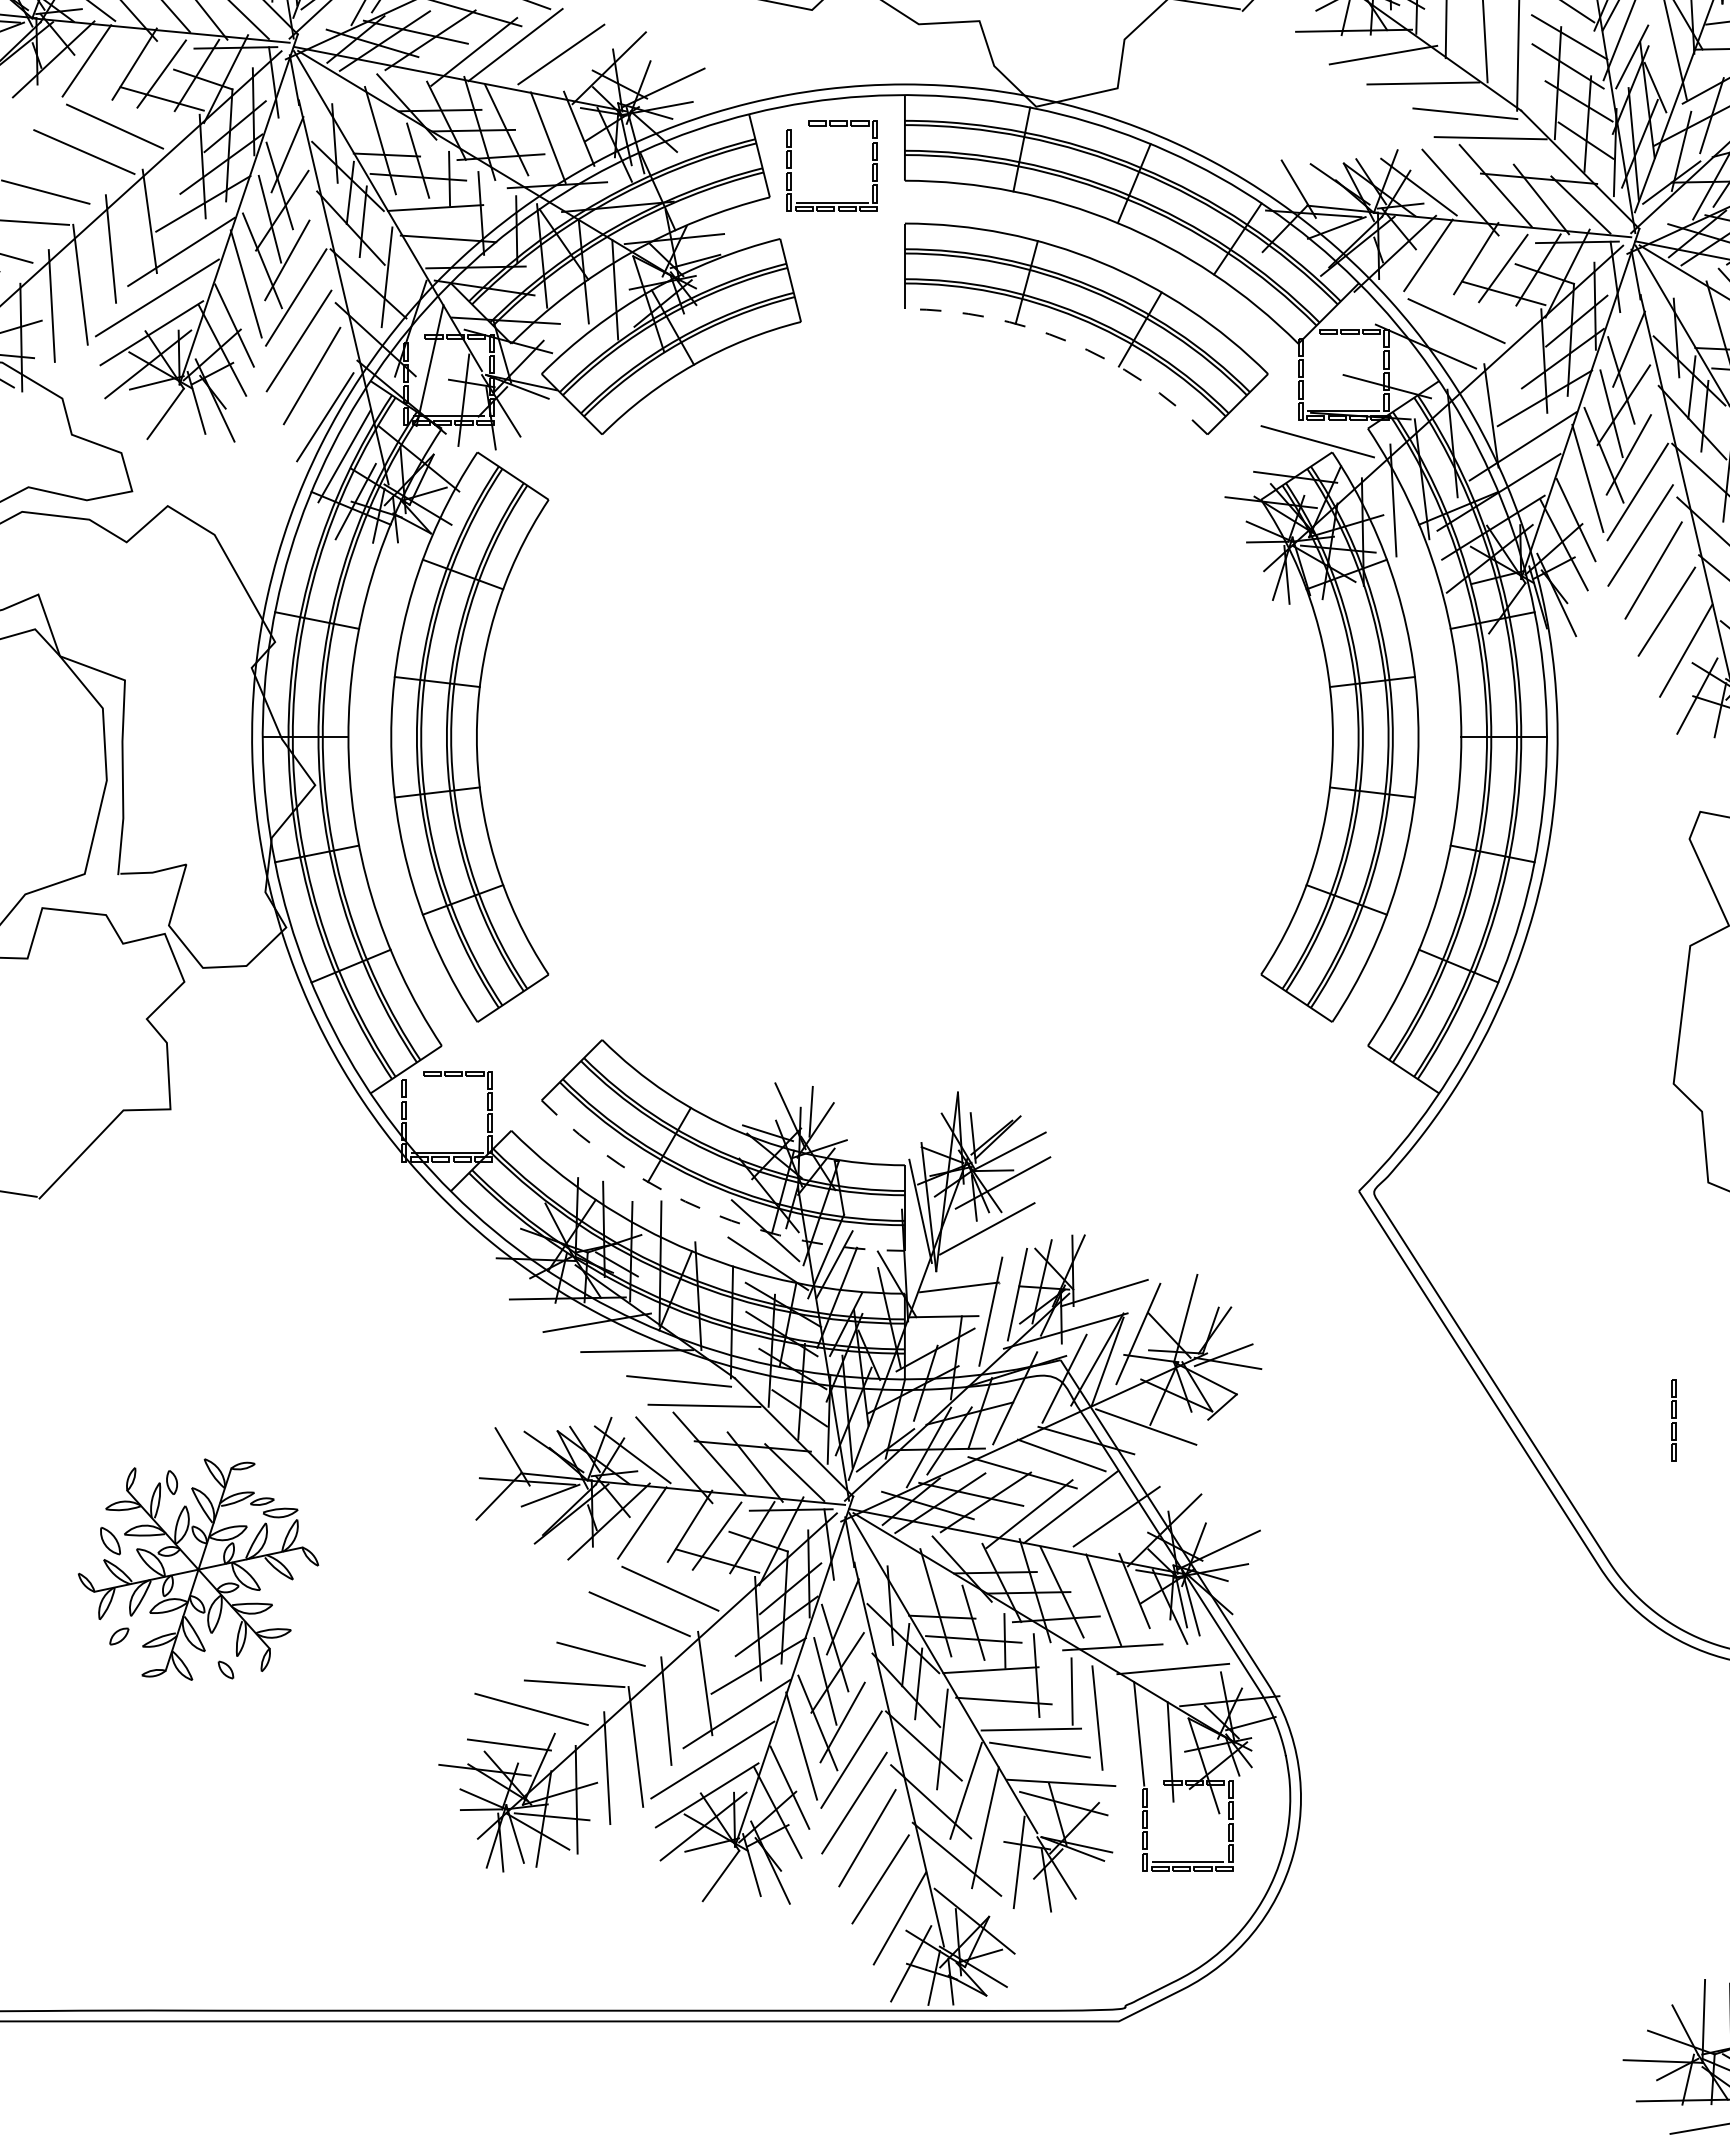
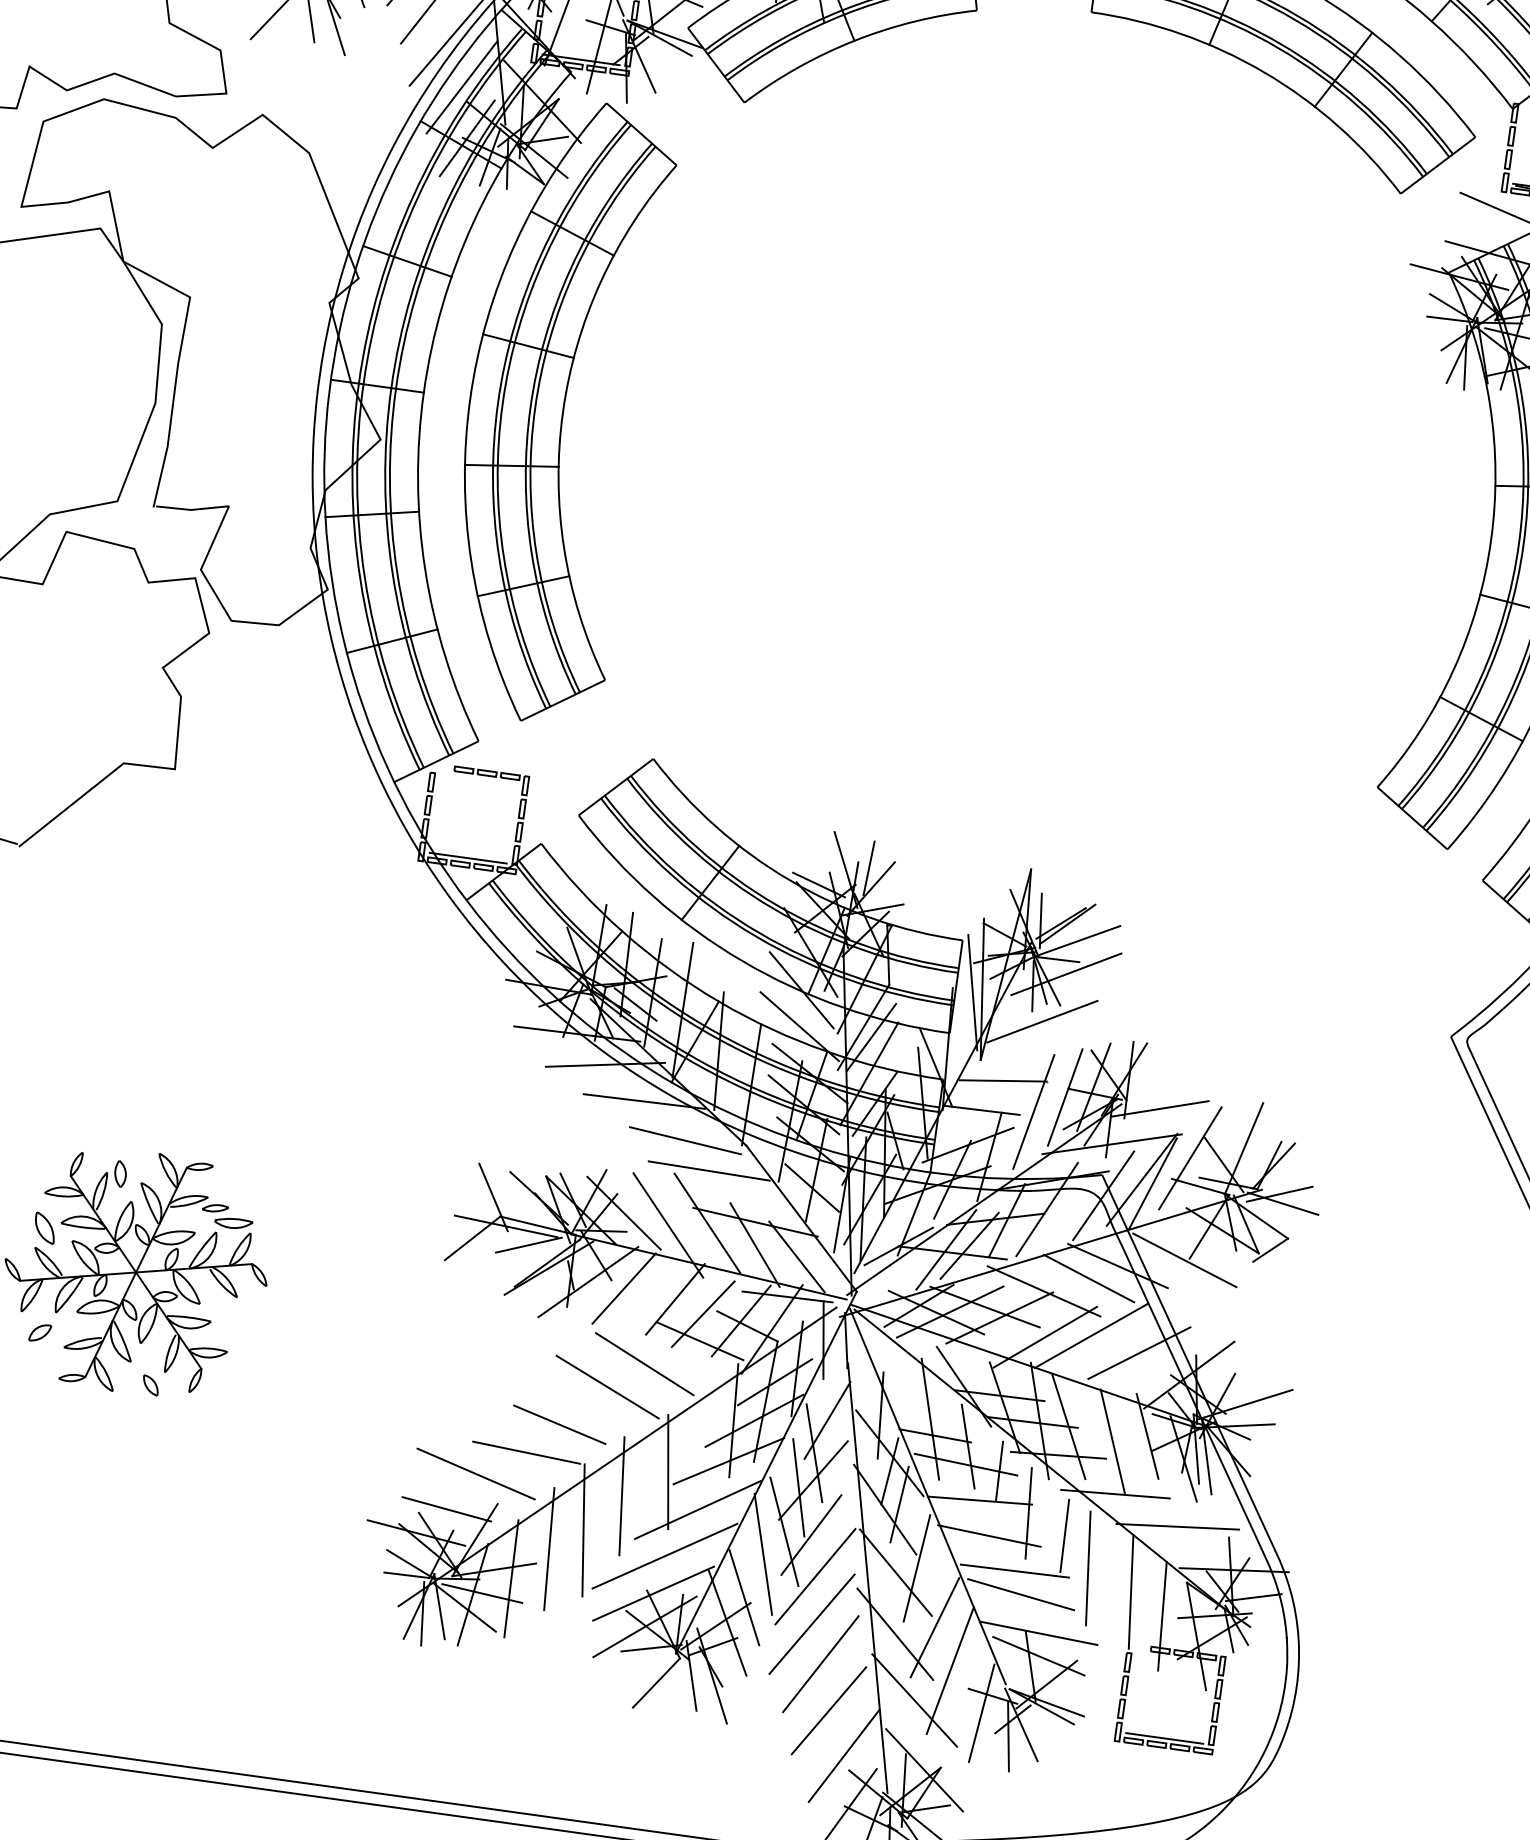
arc: (1068, 341) -> (1263, 71), dashed -> solid
arc: (708, 1211) -> (742, 960), dashed -> solid

